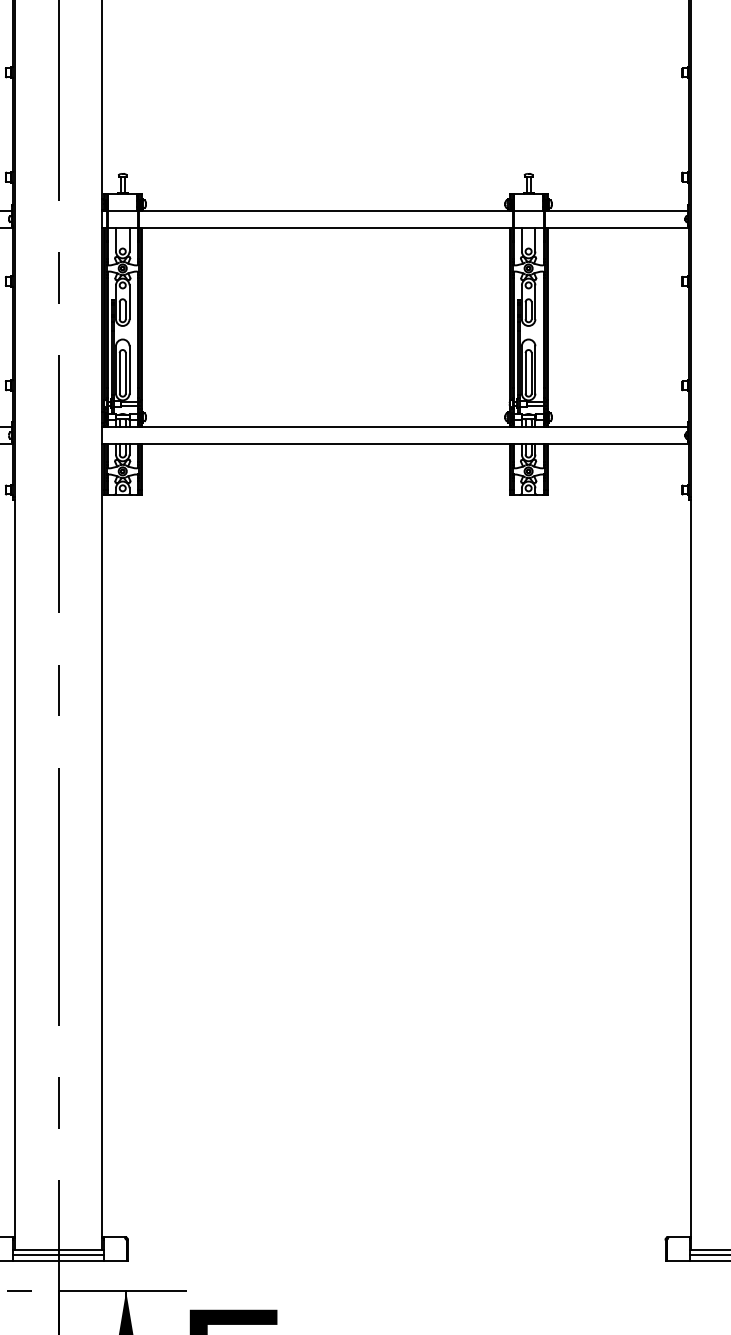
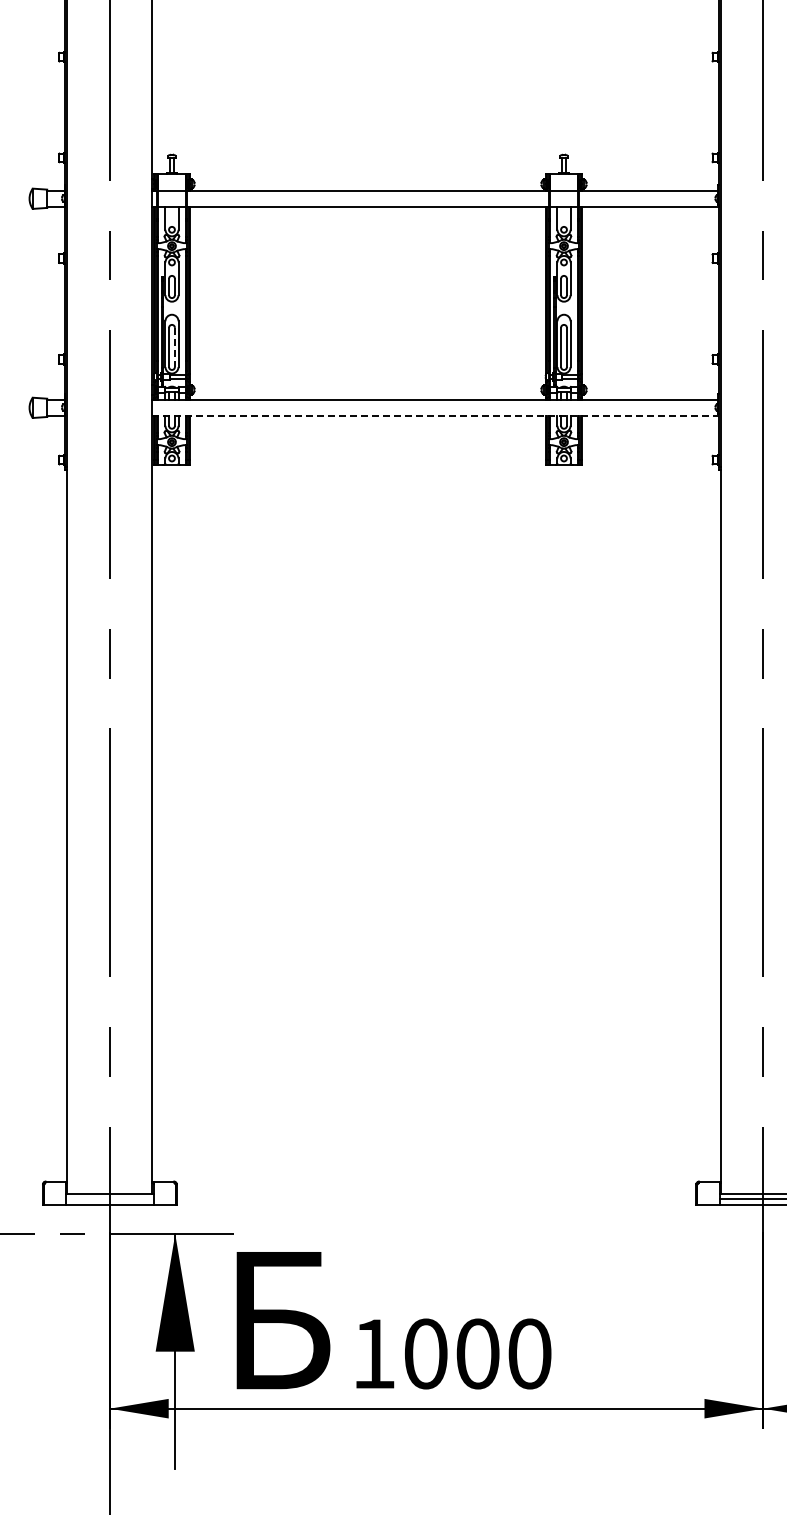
line: (125, 373) -> (174, 347), solid -> dashed
line: (396, 444) -> (436, 416), solid -> dashed
line: (58, 1255) -> (109, 1199), removed

